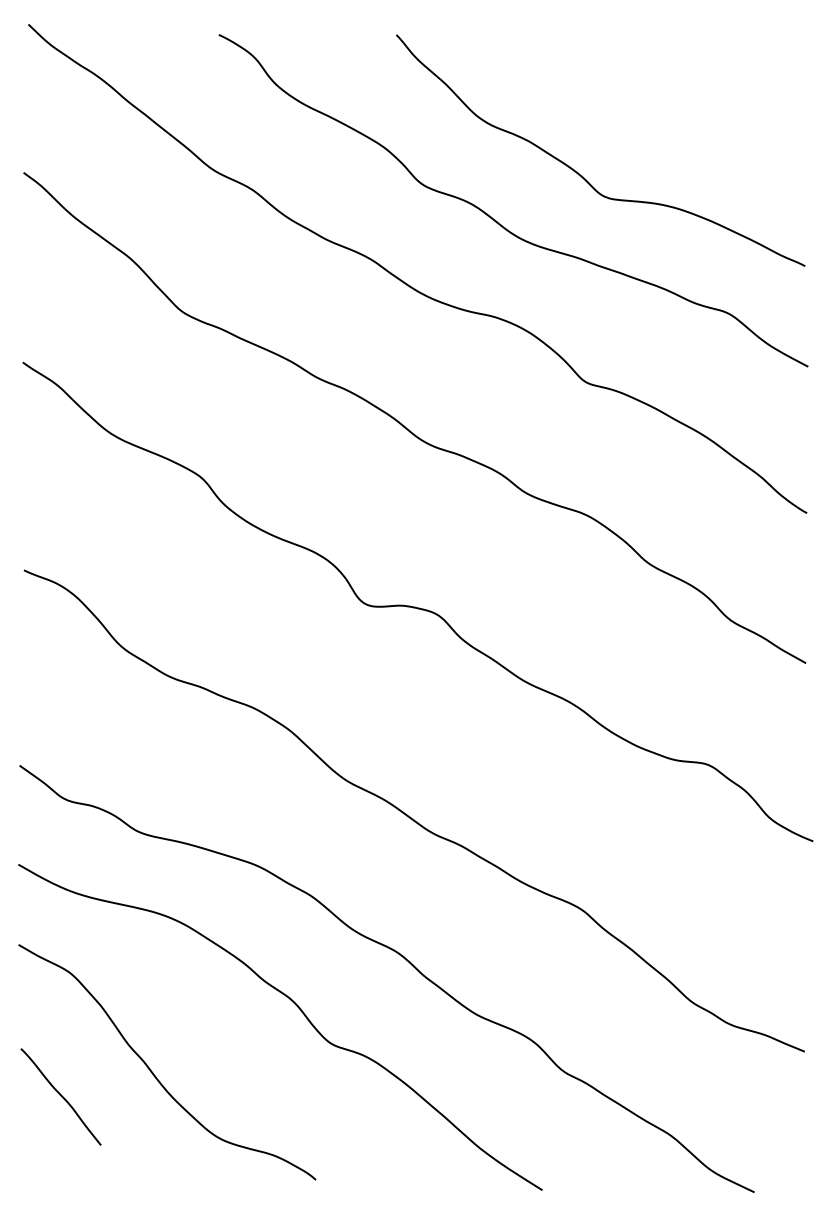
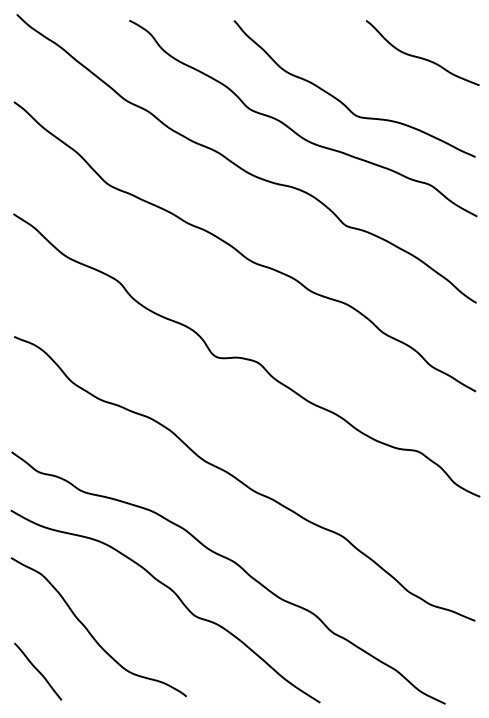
curve: (710, 95) -> (419, 56), added
curve: (61, 1096) -> (38, 671), moved

